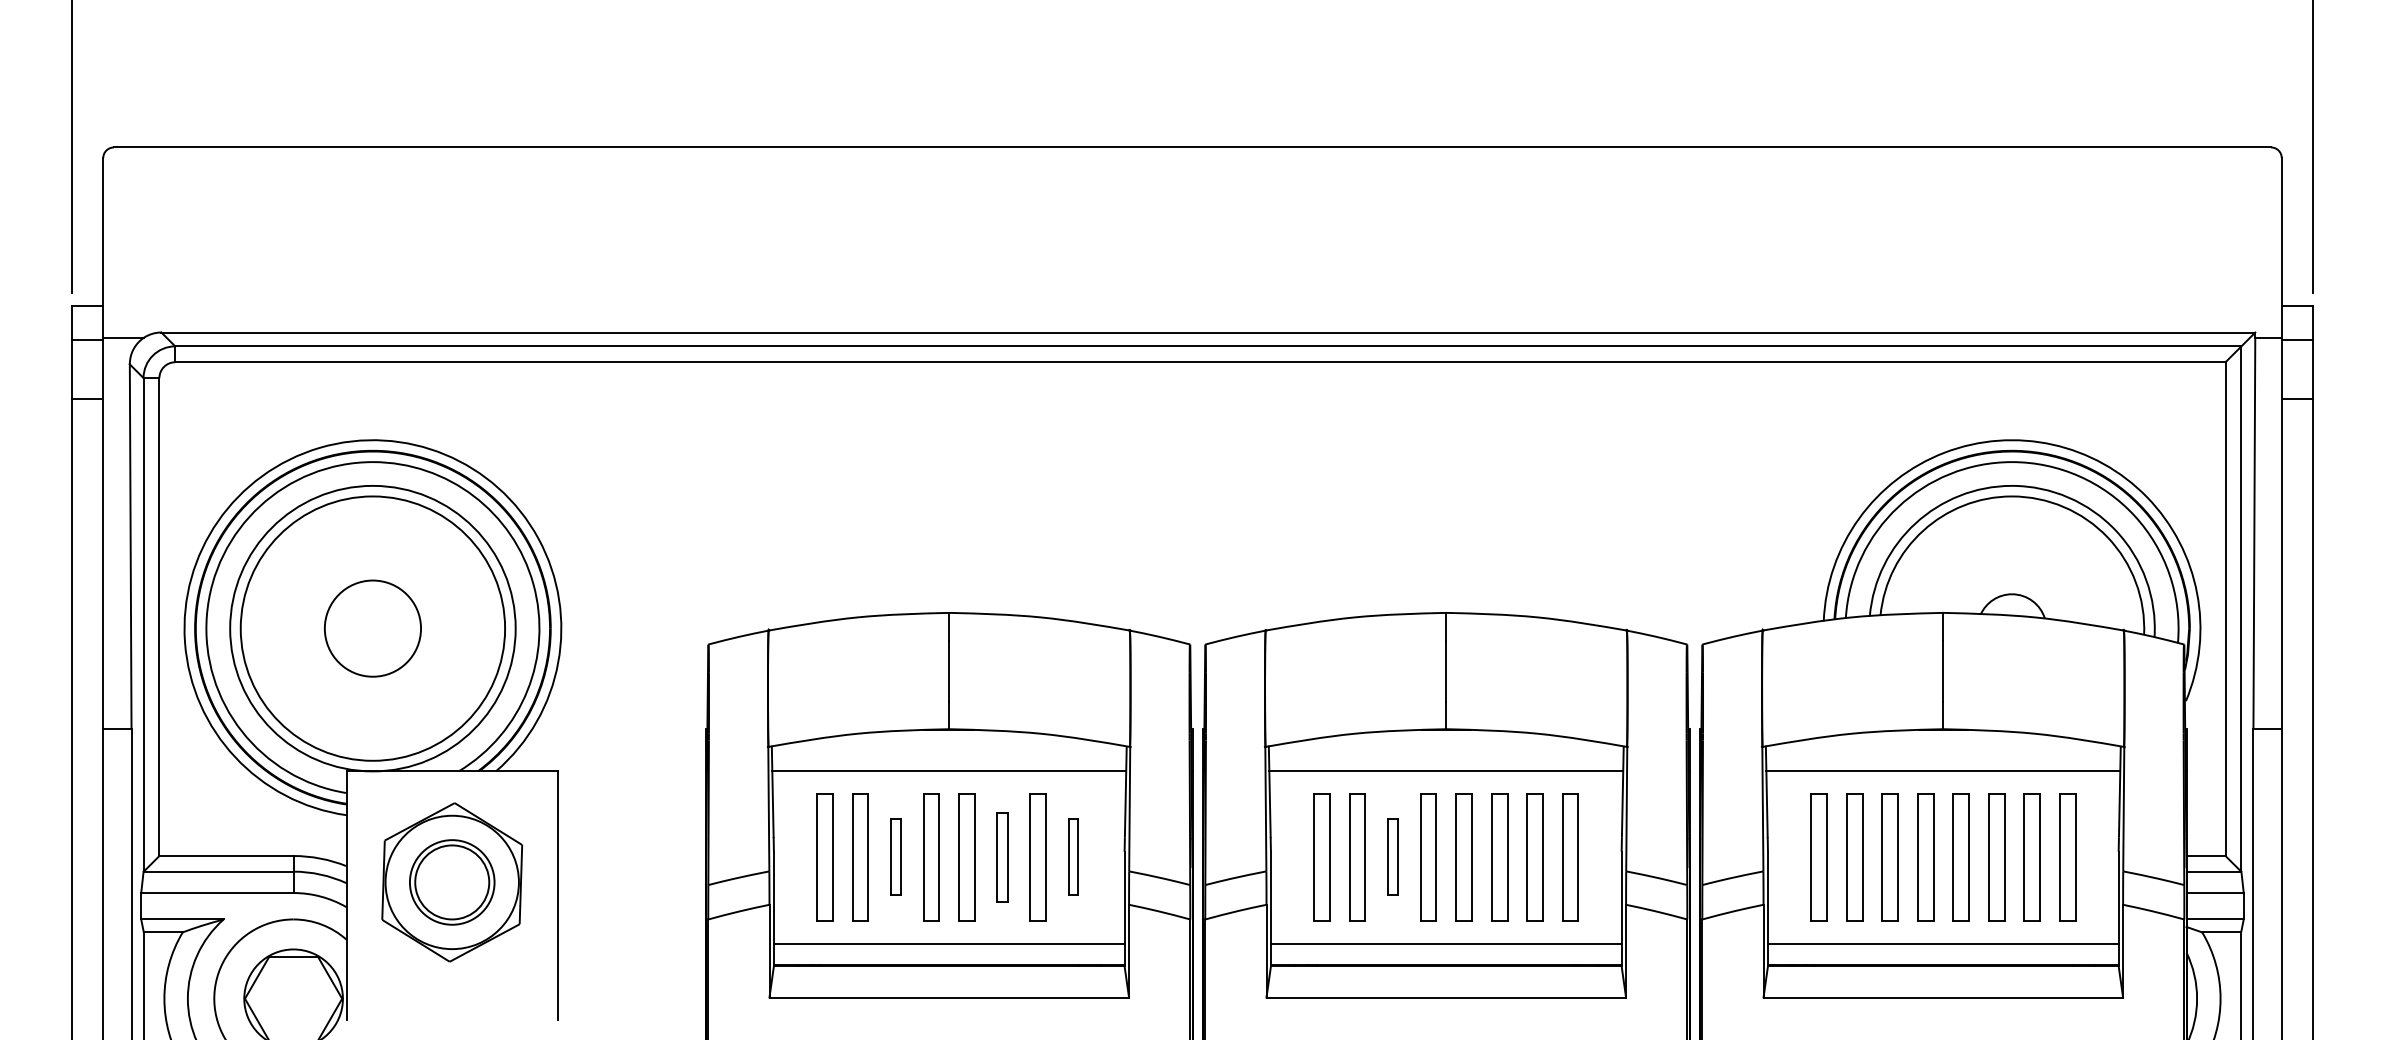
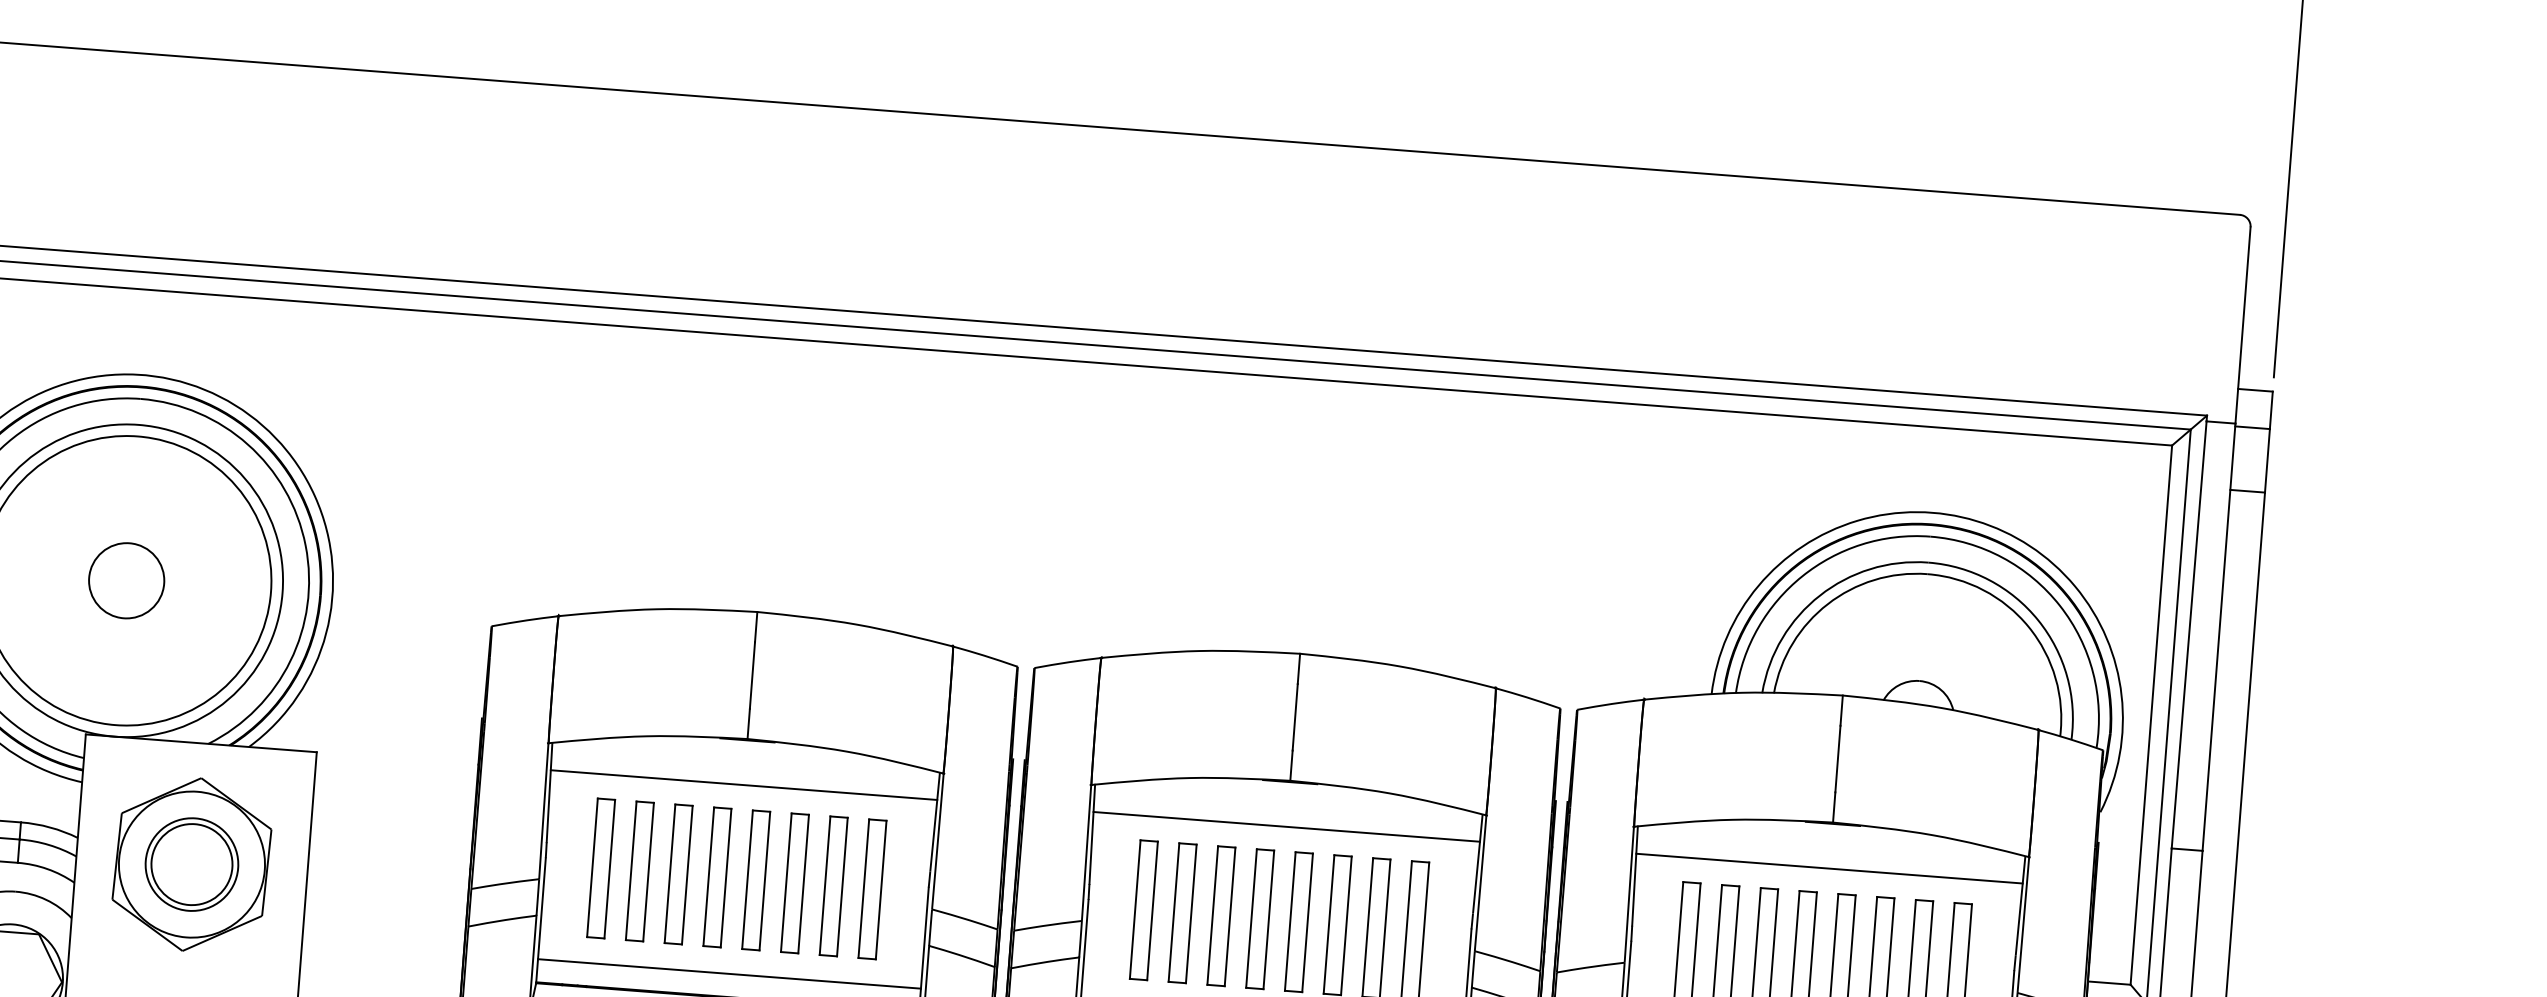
circle: (372, 628) -> (126, 580), size x0.71
part: (895, 857) -> (678, 874), size x1.67
part: (1002, 857) -> (794, 883), size x1.43
part: (1073, 857) -> (872, 889), size x1.67
part: (1392, 857) -> (1220, 916), size x1.67

